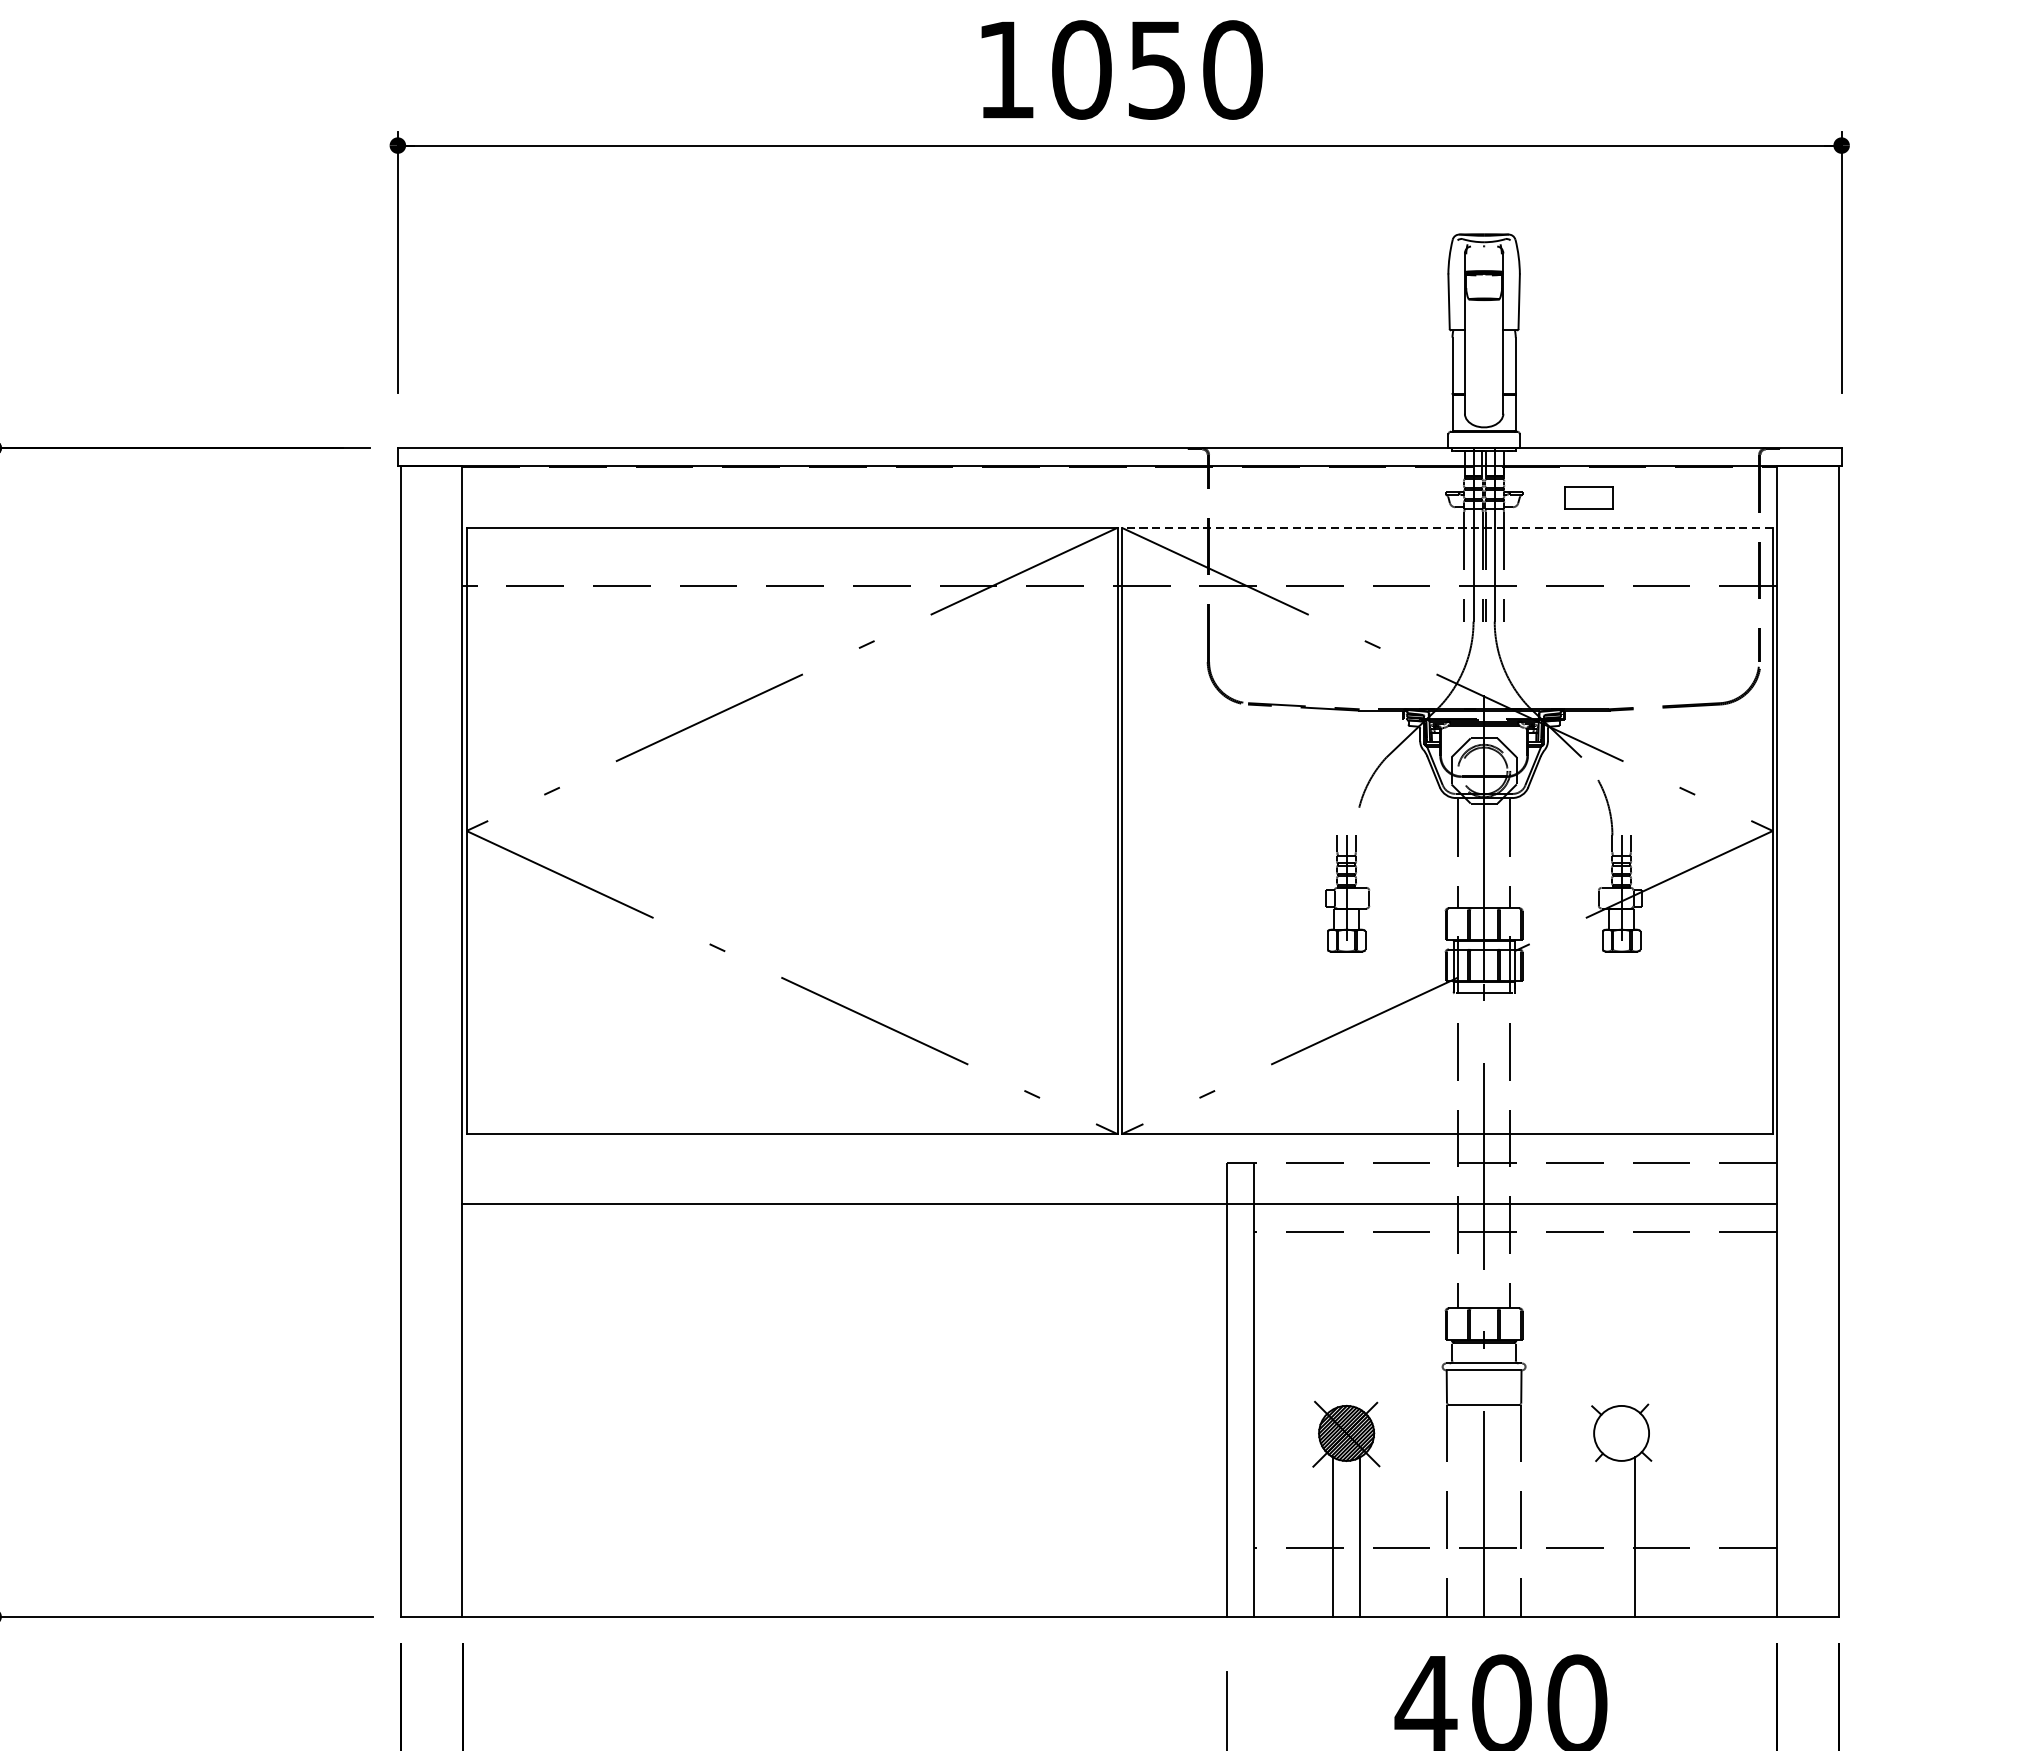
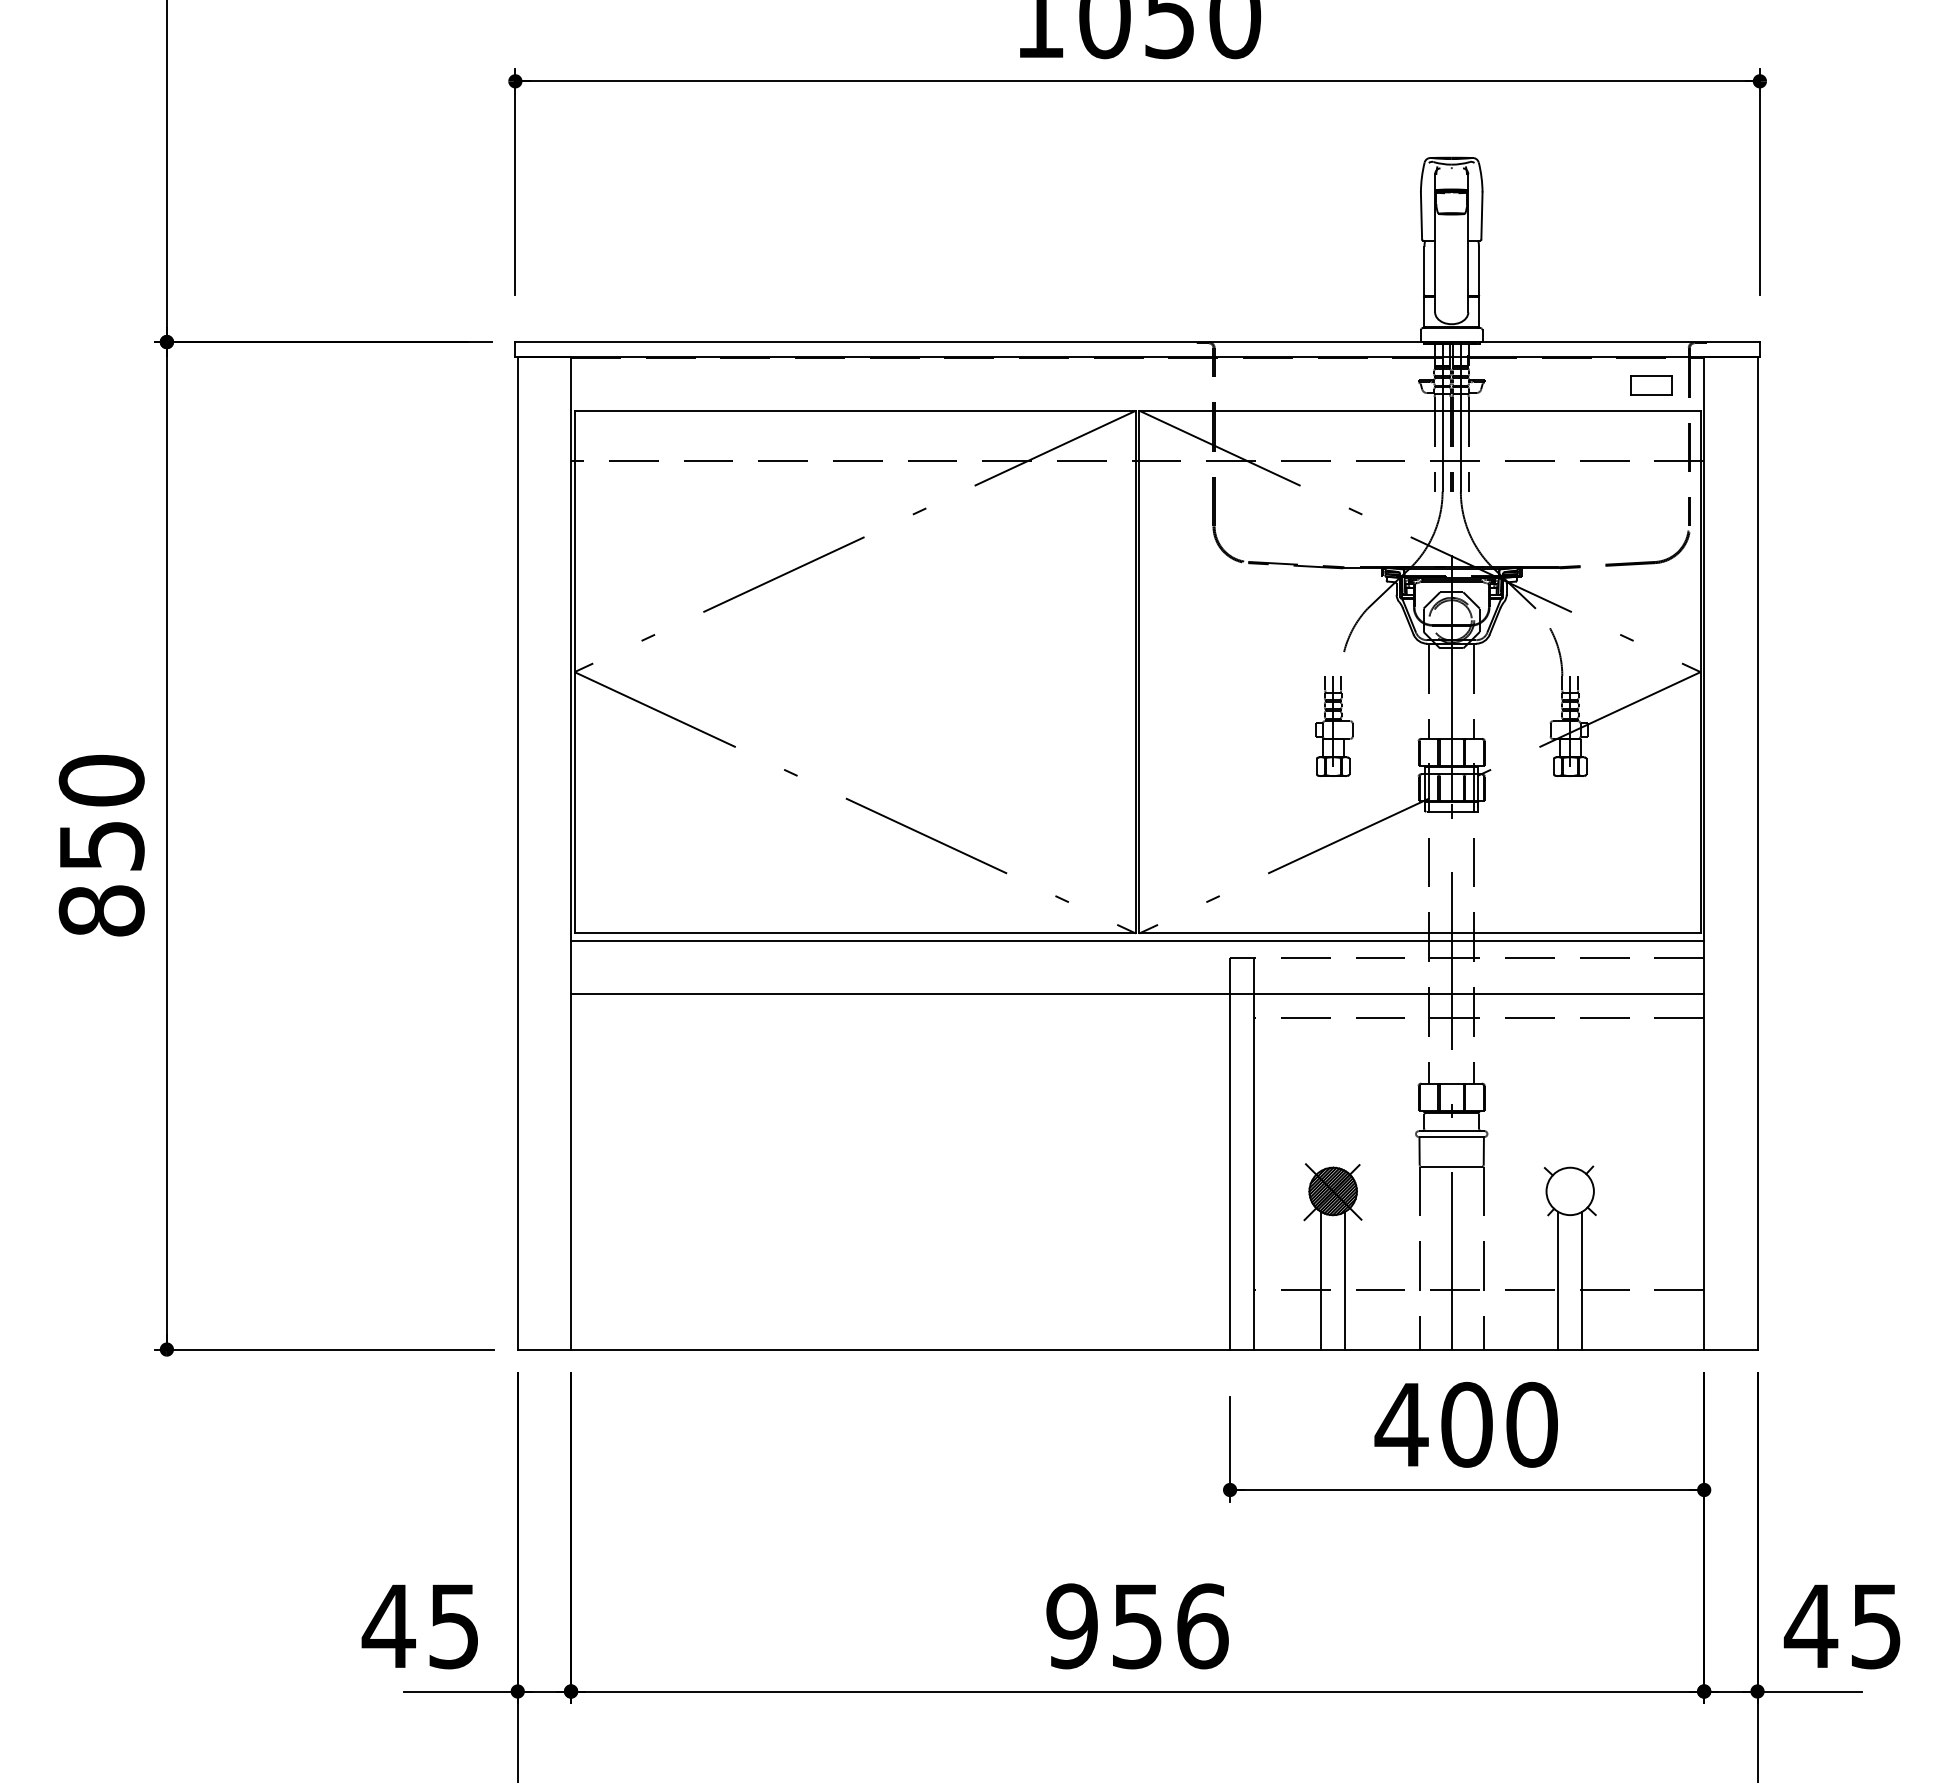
part: (1589, 498) -> (1651, 385), moved
line: (1447, 527) -> (1420, 410), dashed -> solid
line: (1119, 1142) -> (1137, 940), added
line: (1607, 1536) -> (1558, 1280), added

